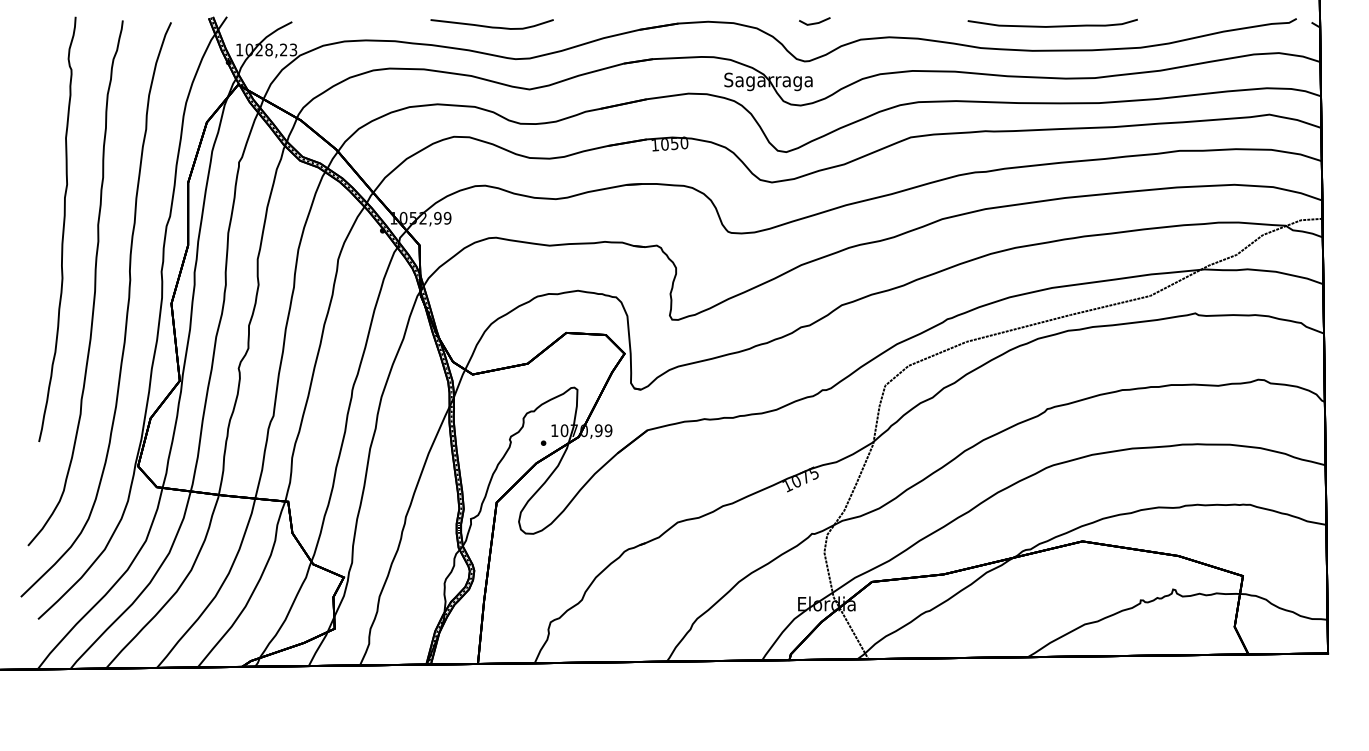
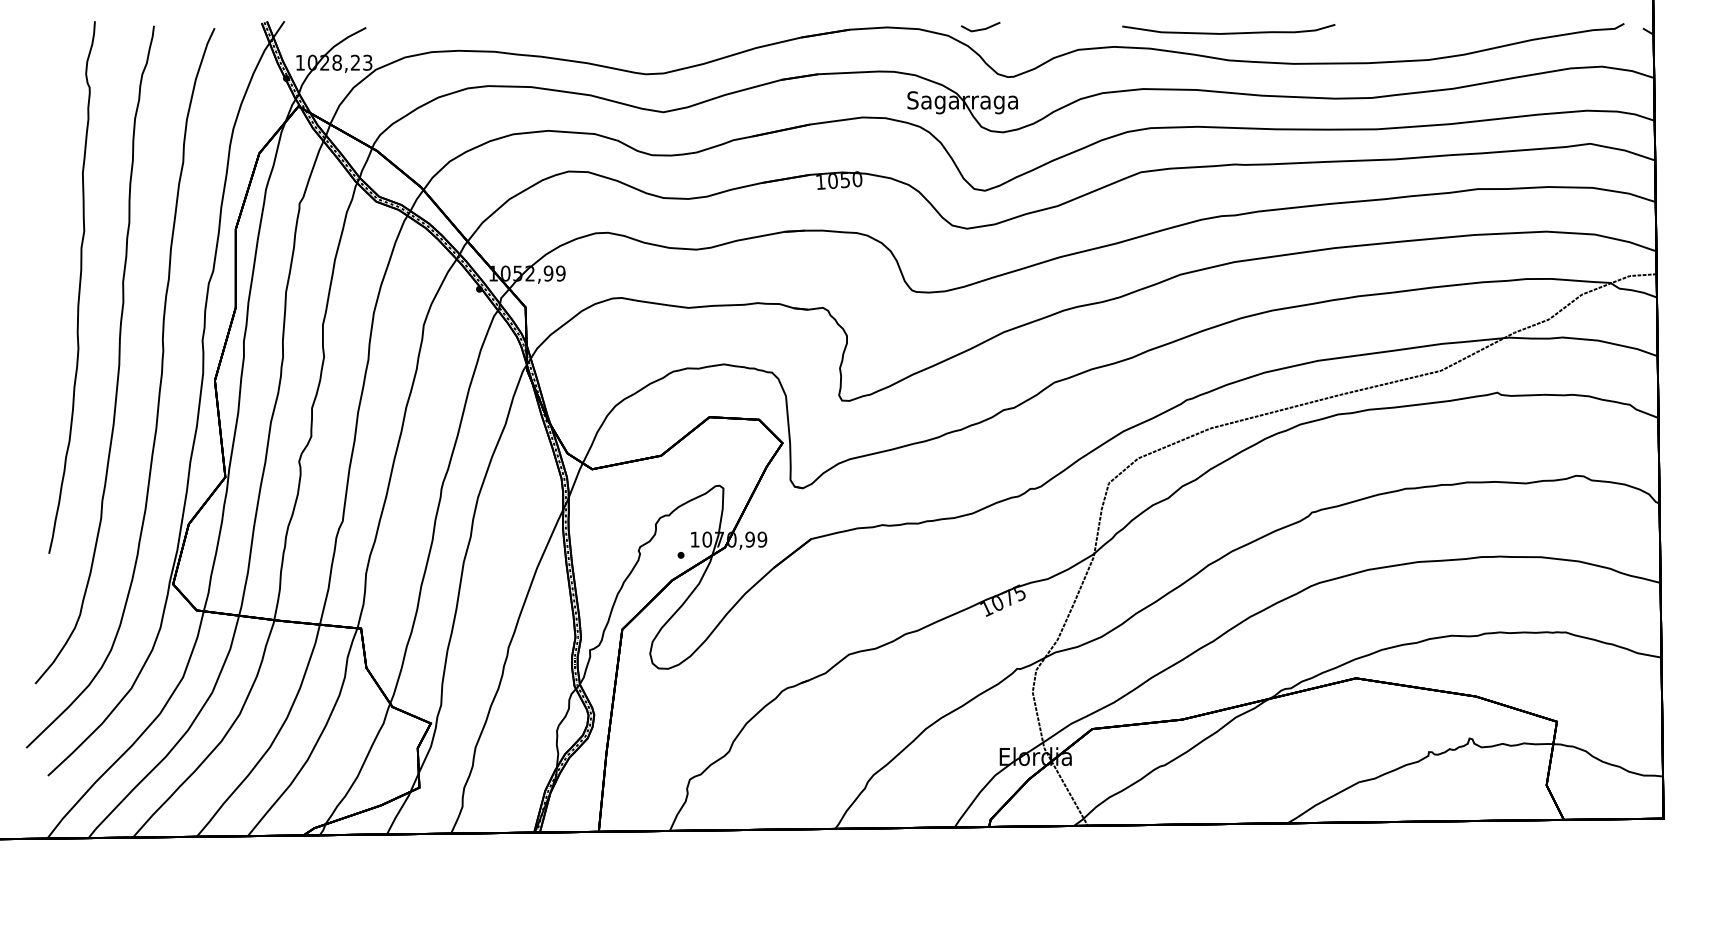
line: (814, 22) -> (980, 28), moved
curve: (1052, 25) -> (1228, 32), moved
curve: (492, 26) -> (616, 33), removed

